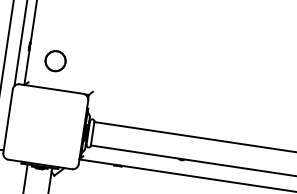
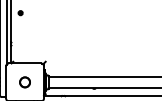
circle: (54, 61) -> (24, 82), moved

